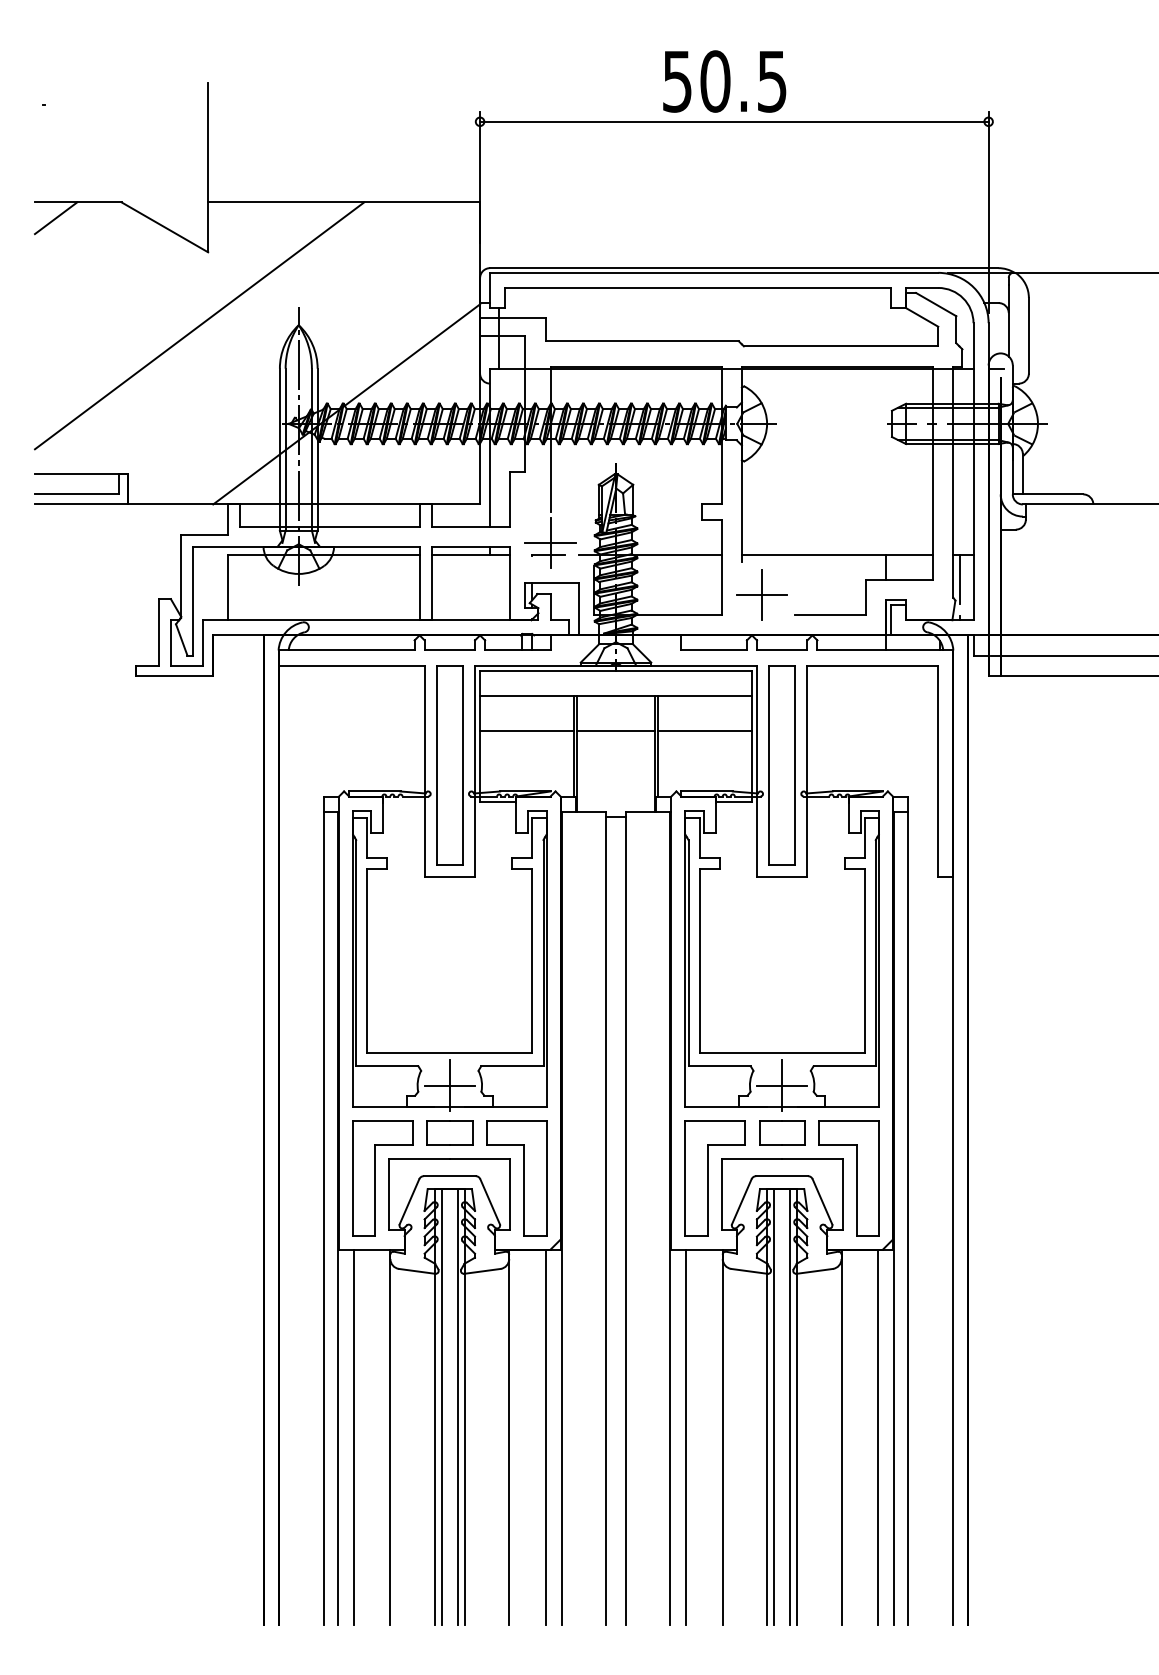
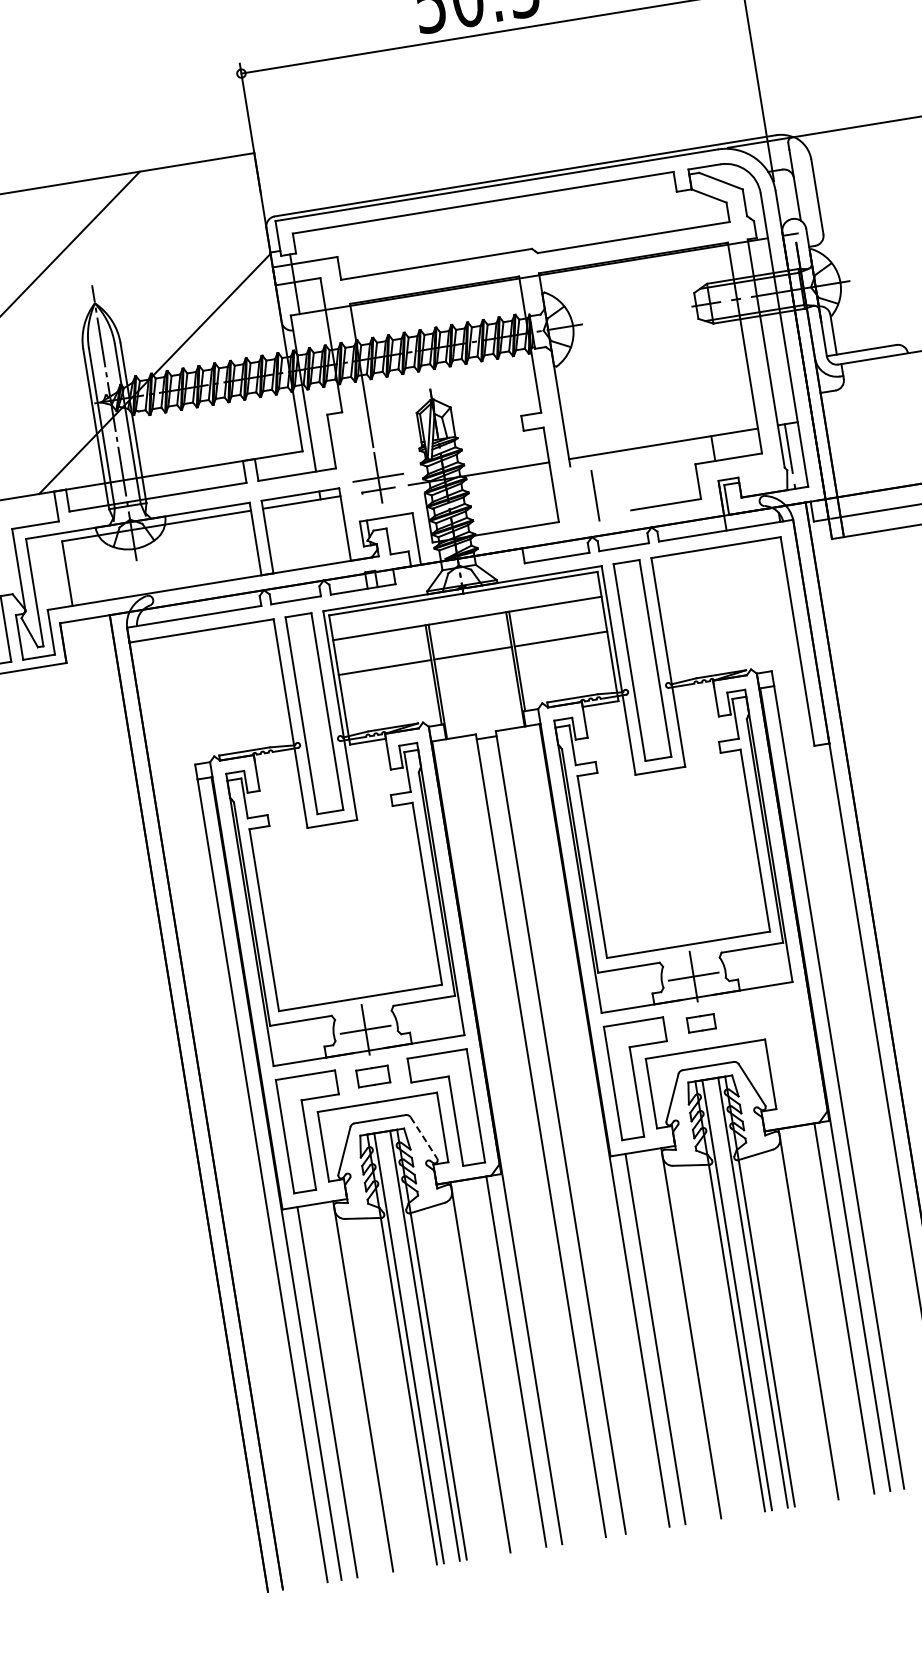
line: (761, 595) -> (594, 496), removed
part: (449, 1132) -> (372, 1076), size x0.7
part: (782, 1132) -> (701, 1022), size x0.6
part: (856, 1178) -> (781, 1056), removed
line: (490, 1201) -> (424, 1137), solid -> dashed

